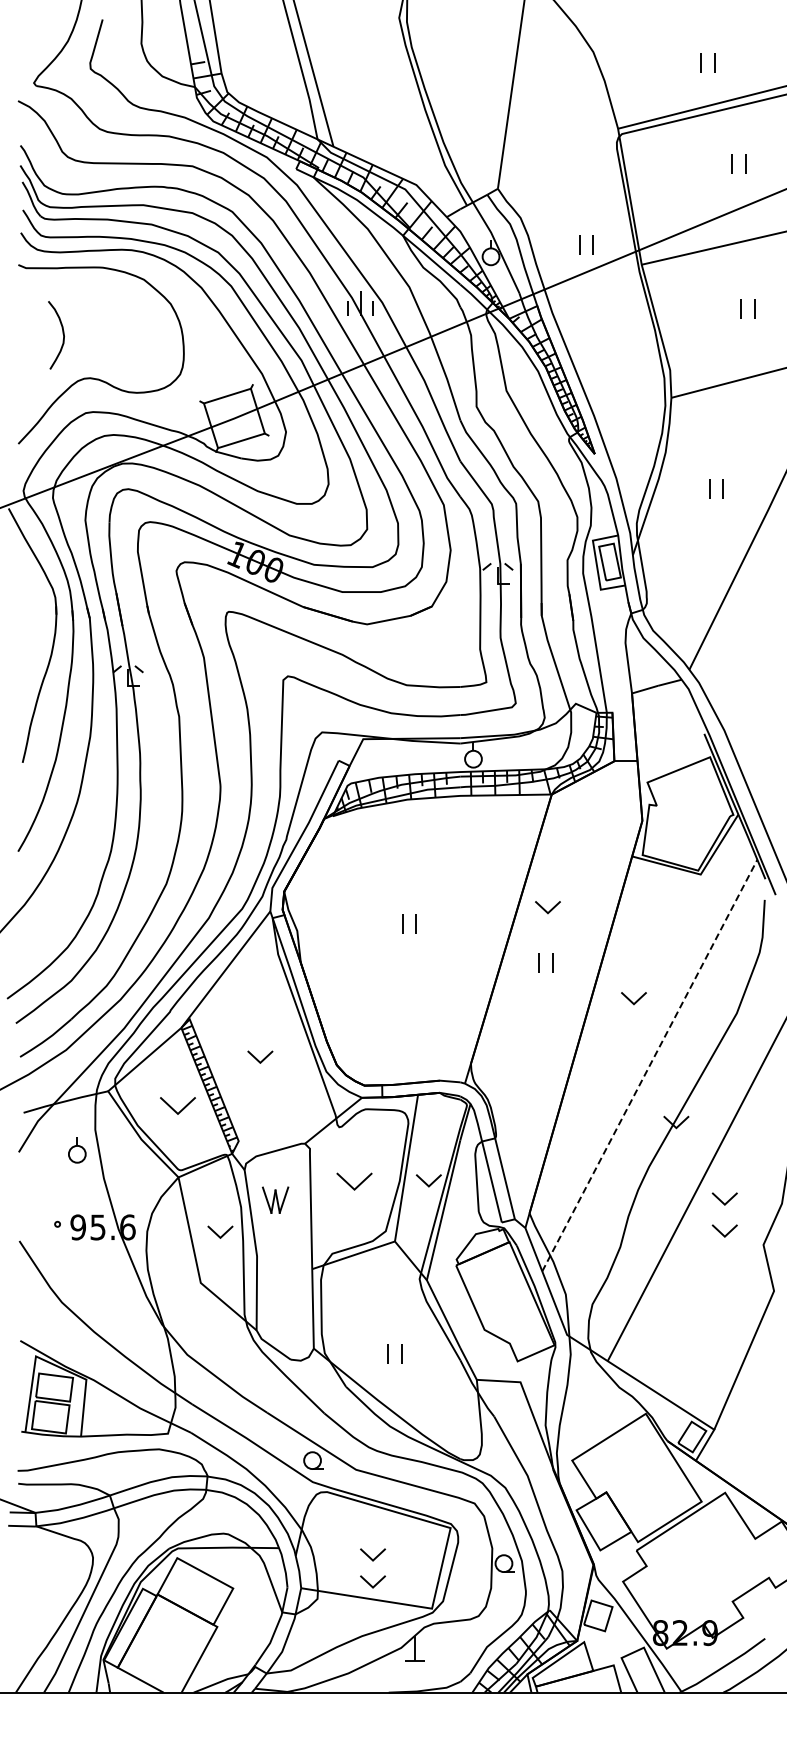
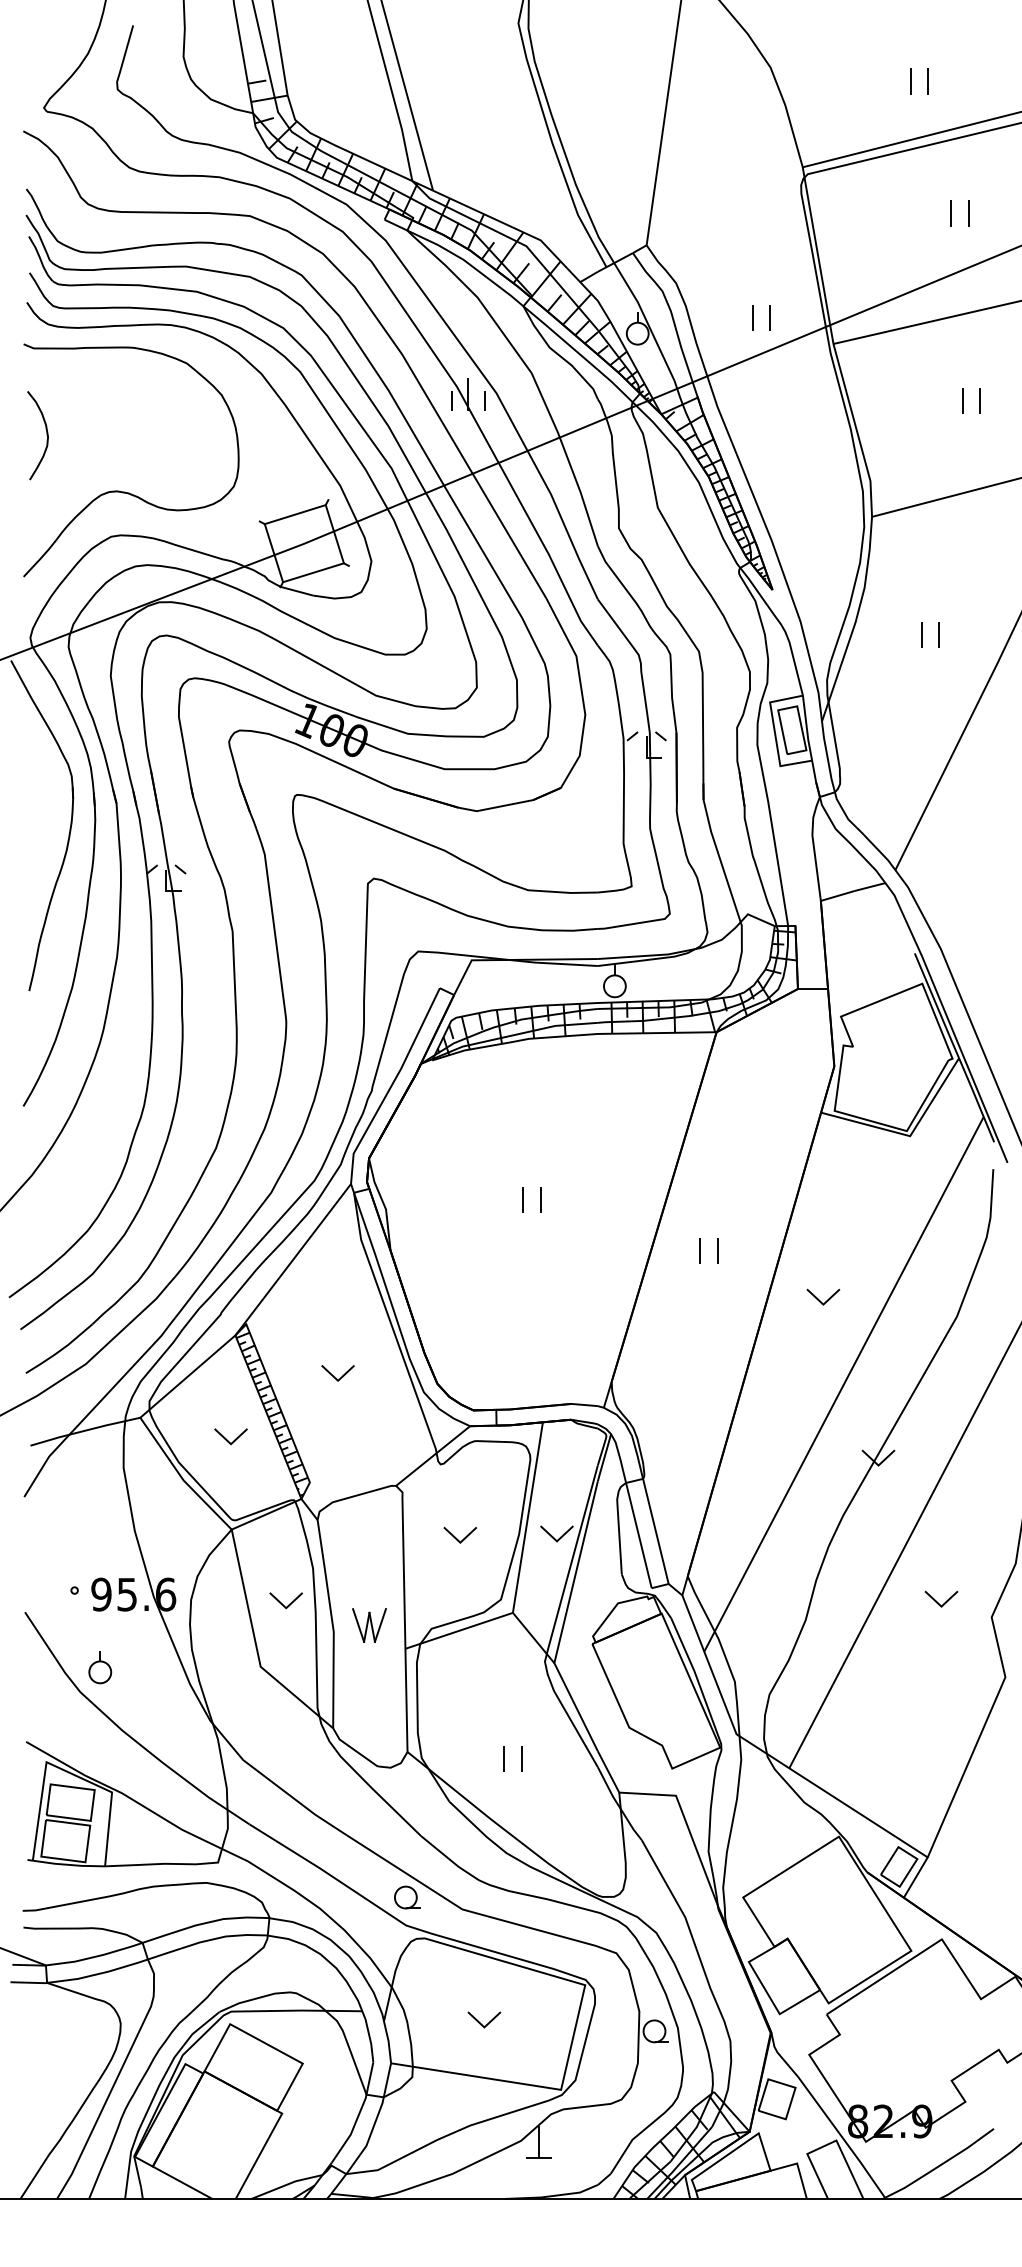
curve: (62, 334) -> (45, 434), moved
part: (547, 907) -> (711, 1178), removed
line: (649, 1066) -> (843, 1385), dashed -> solid
part: (177, 1105) -> (230, 1436), size x0.71
part: (77, 1150) -> (100, 1667), moved
part: (354, 1181) -> (460, 1534), size x0.71
part: (724, 1198) -> (941, 1557), removed
part: (275, 1199) -> (369, 1624), moved
part: (372, 1581) -> (483, 2054), removed

